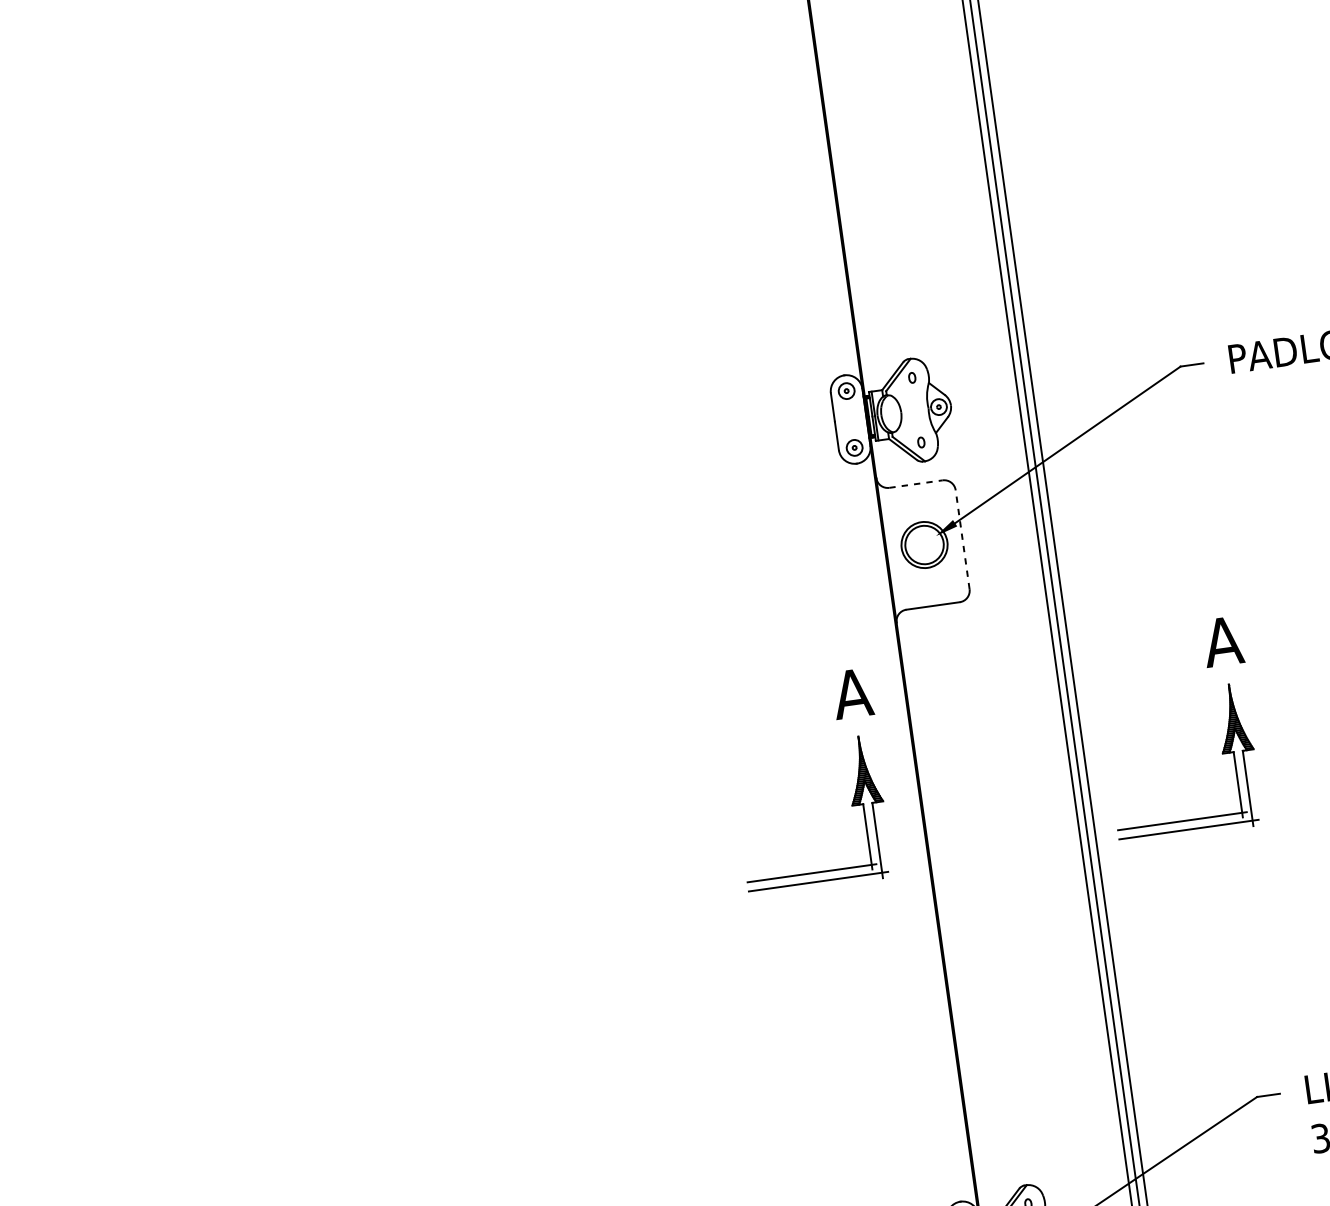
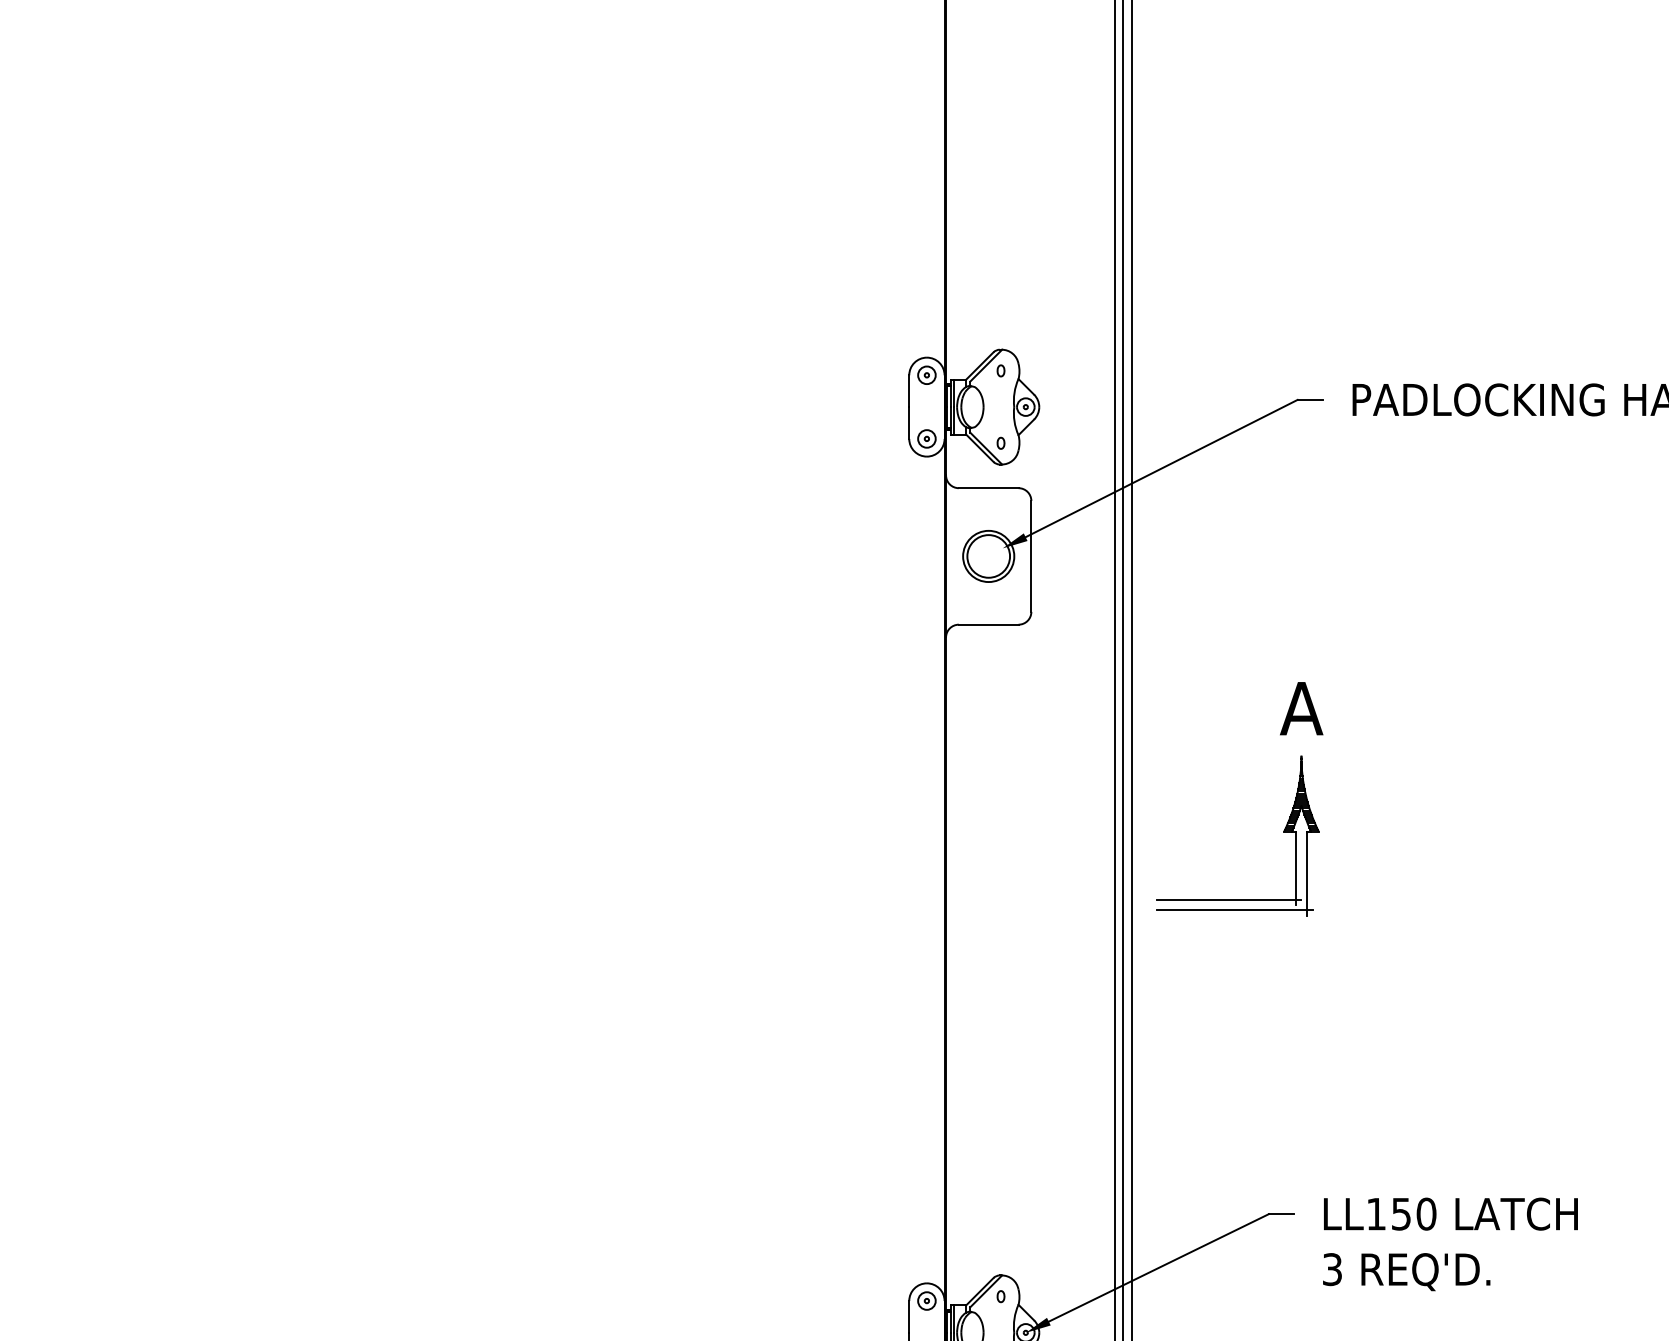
line: (915, 484) -> (988, 488), dashed -> solid
line: (962, 538) -> (1031, 555), dashed -> solid
part: (853, 798) -> (871, 823), removed

